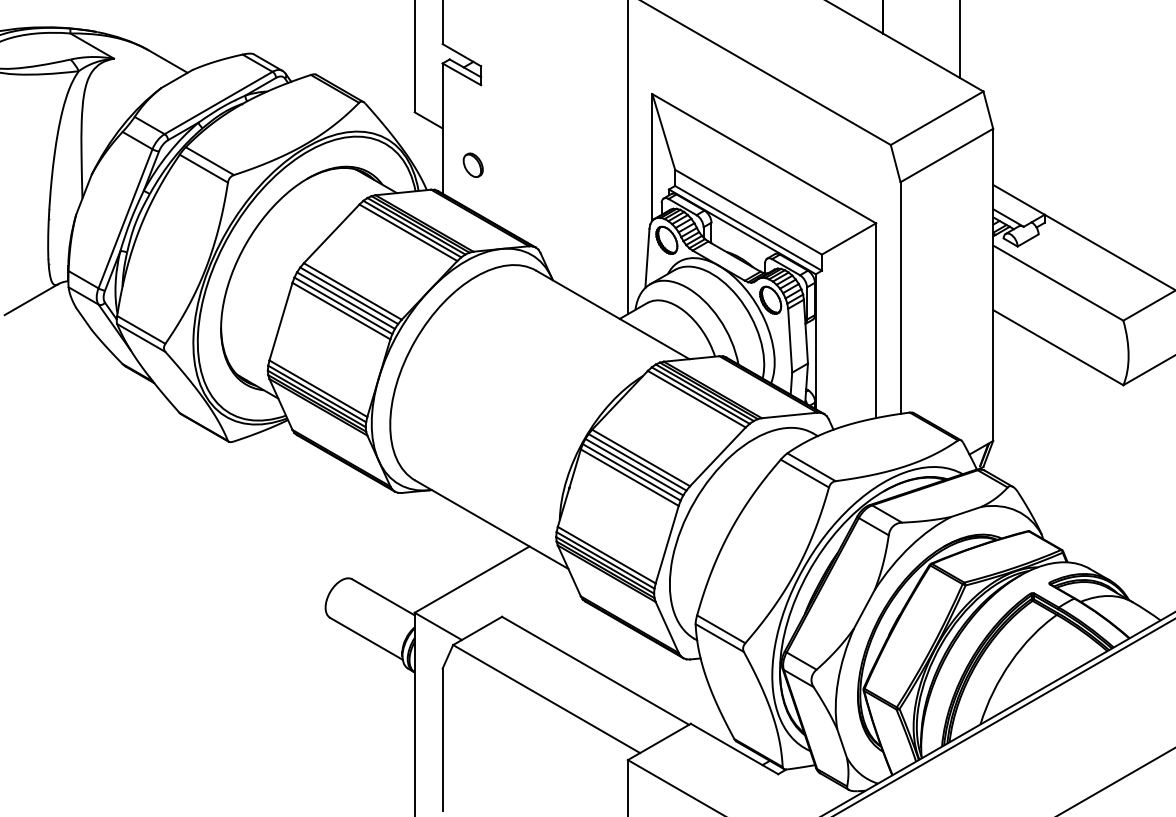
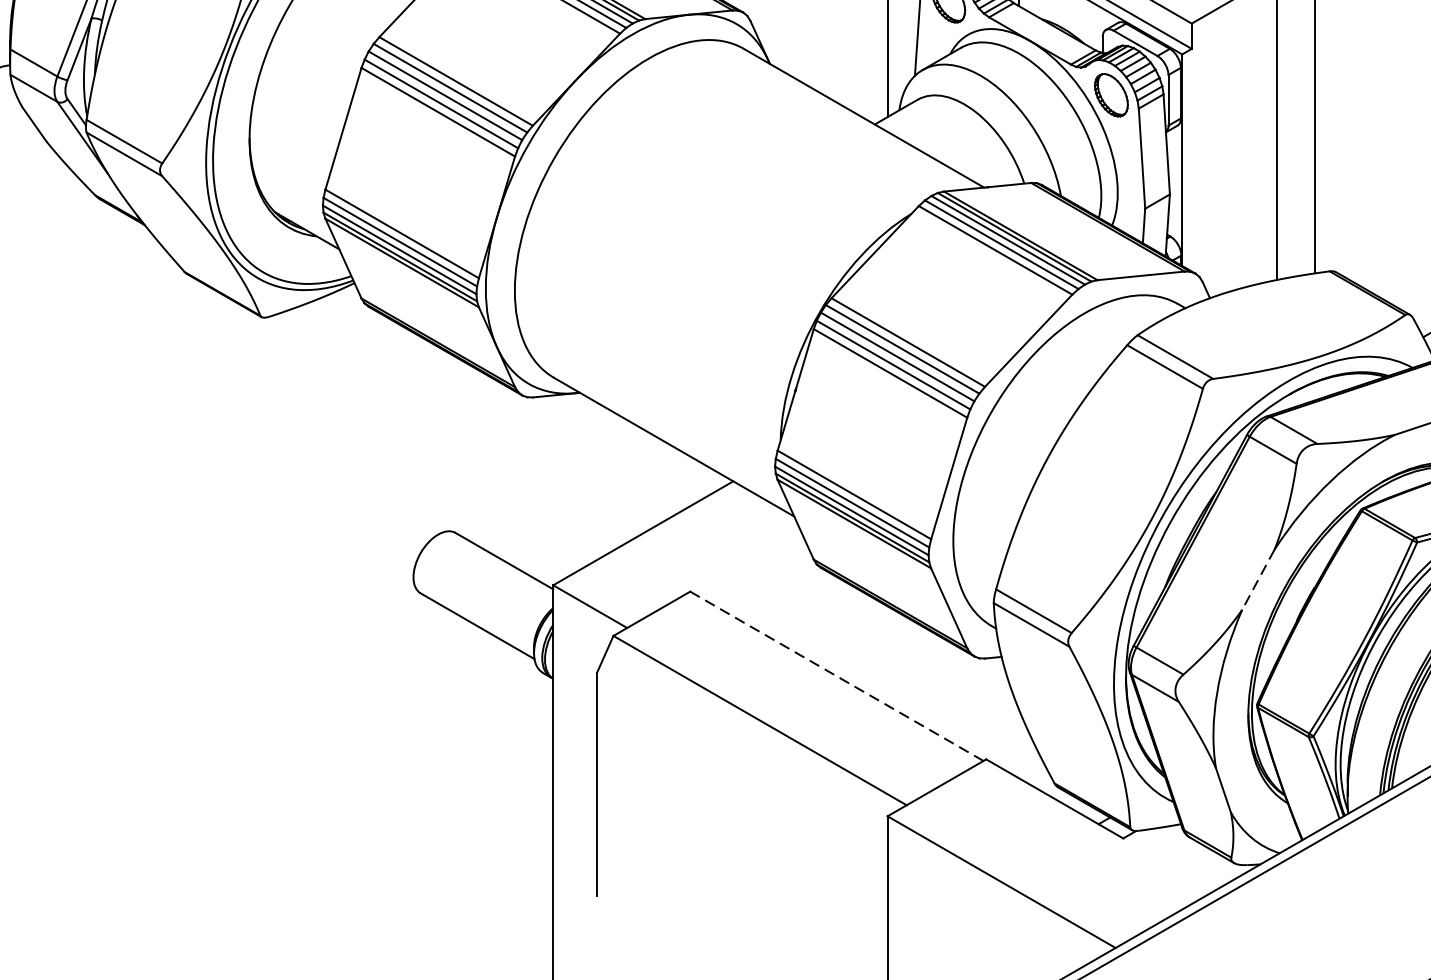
line: (864, 609) -> (1258, 580), solid -> dashed
line: (595, 670) -> (836, 675), solid -> dashed

